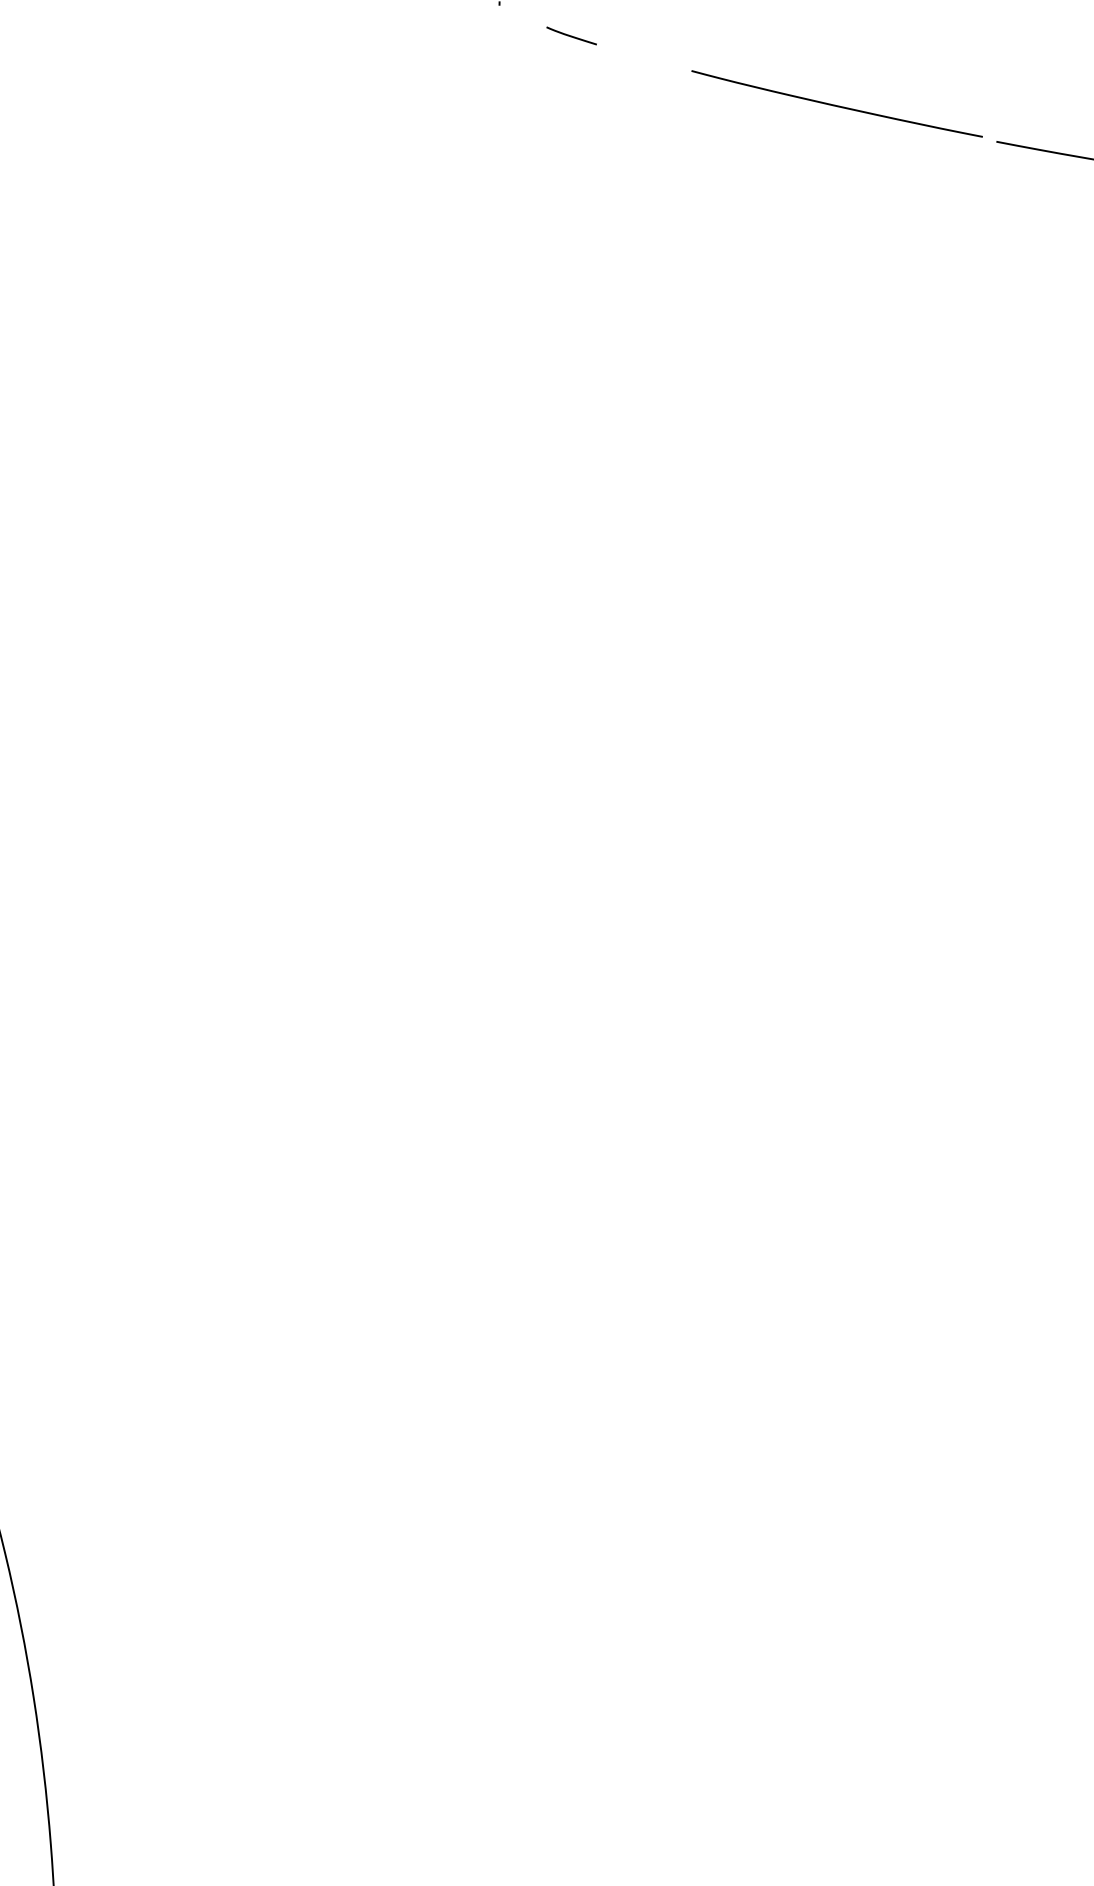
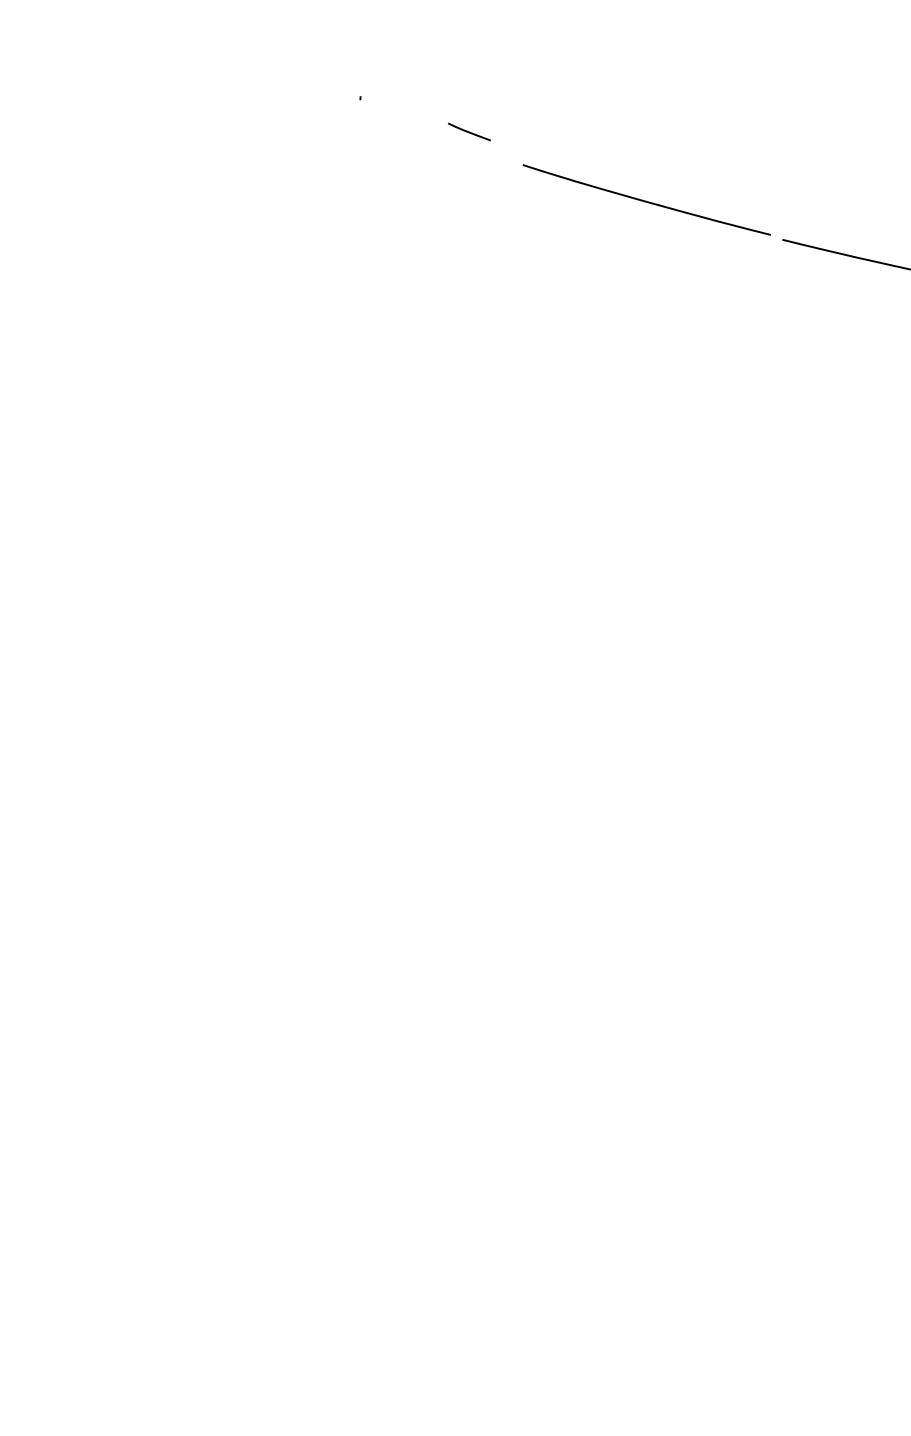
line: (571, 35) -> (469, 131), moved

